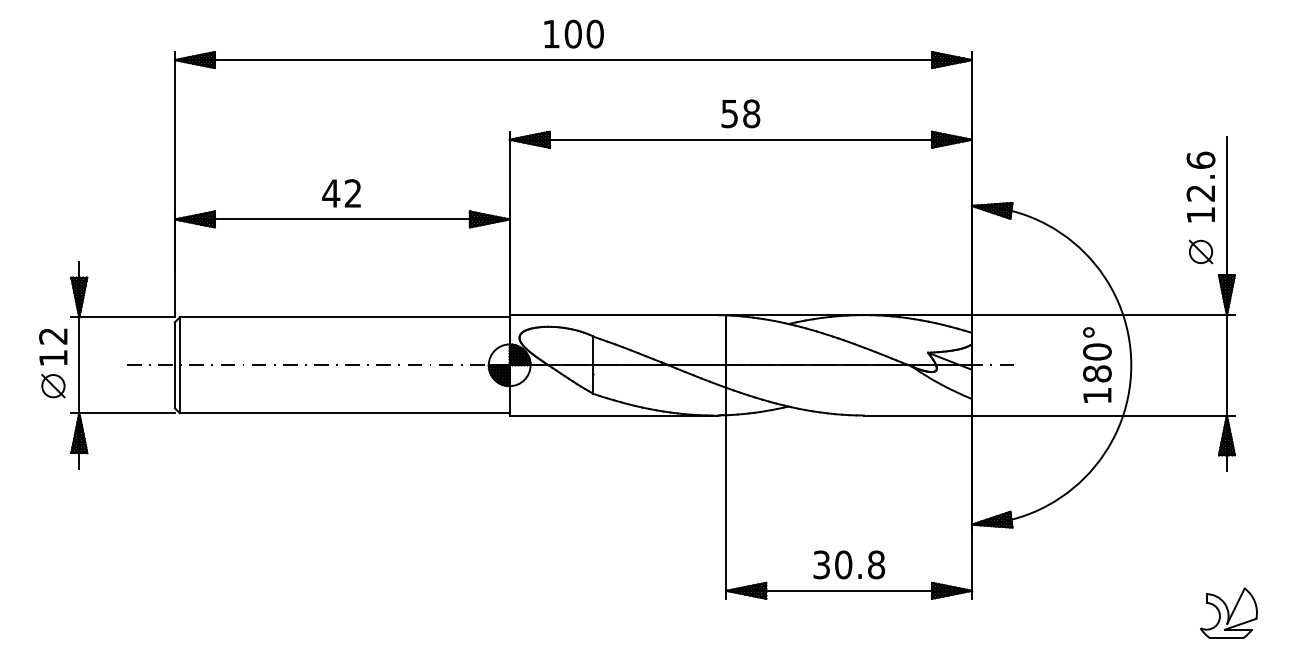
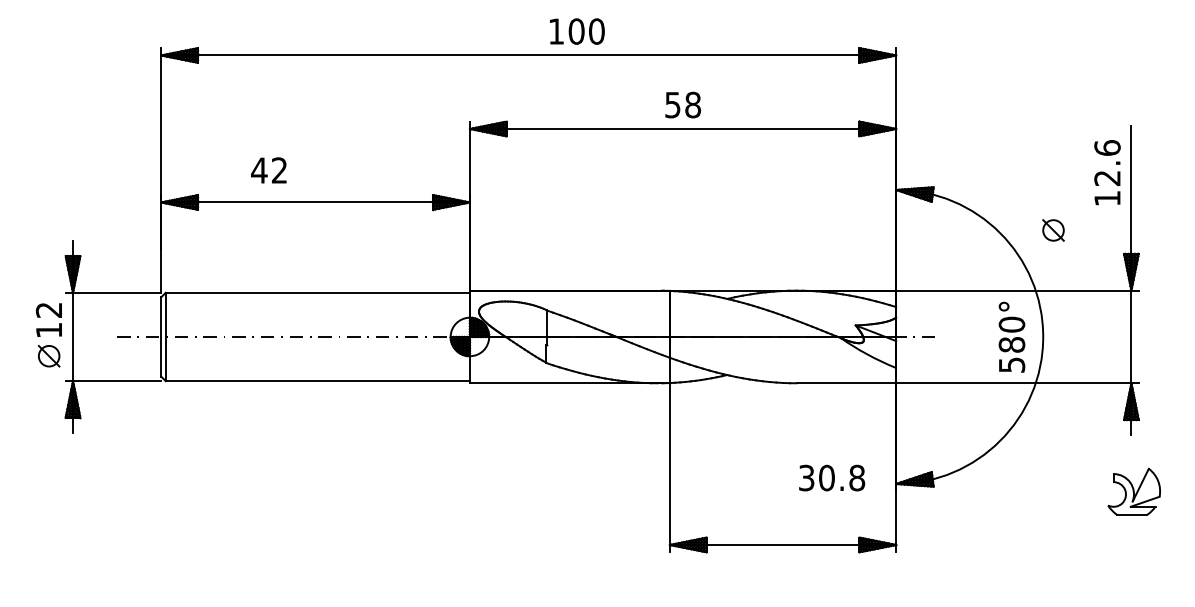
text: (574, 34) -> (577, 31), moved
text: (341, 193) -> (268, 170), moved
part: (1200, 252) -> (1053, 230), moved
text: (1097, 395) -> (1012, 364), 180° -> 580°
text: (849, 564) -> (832, 477), moved
part: (1228, 613) -> (1133, 491), moved

